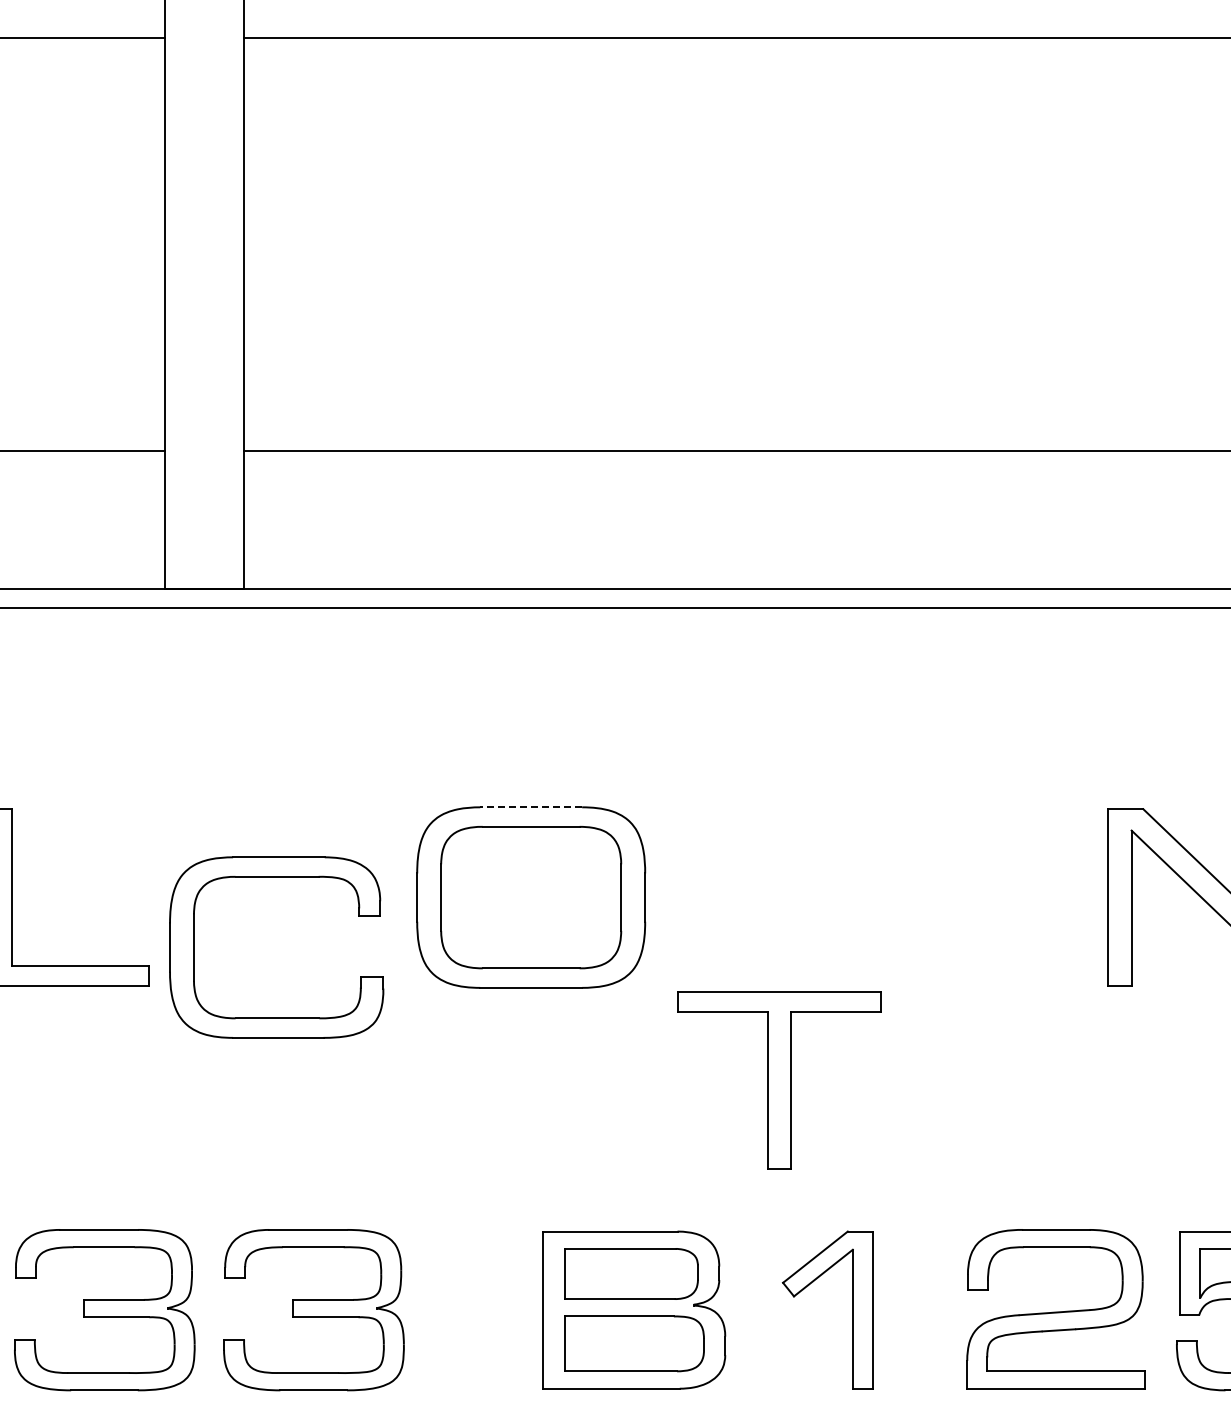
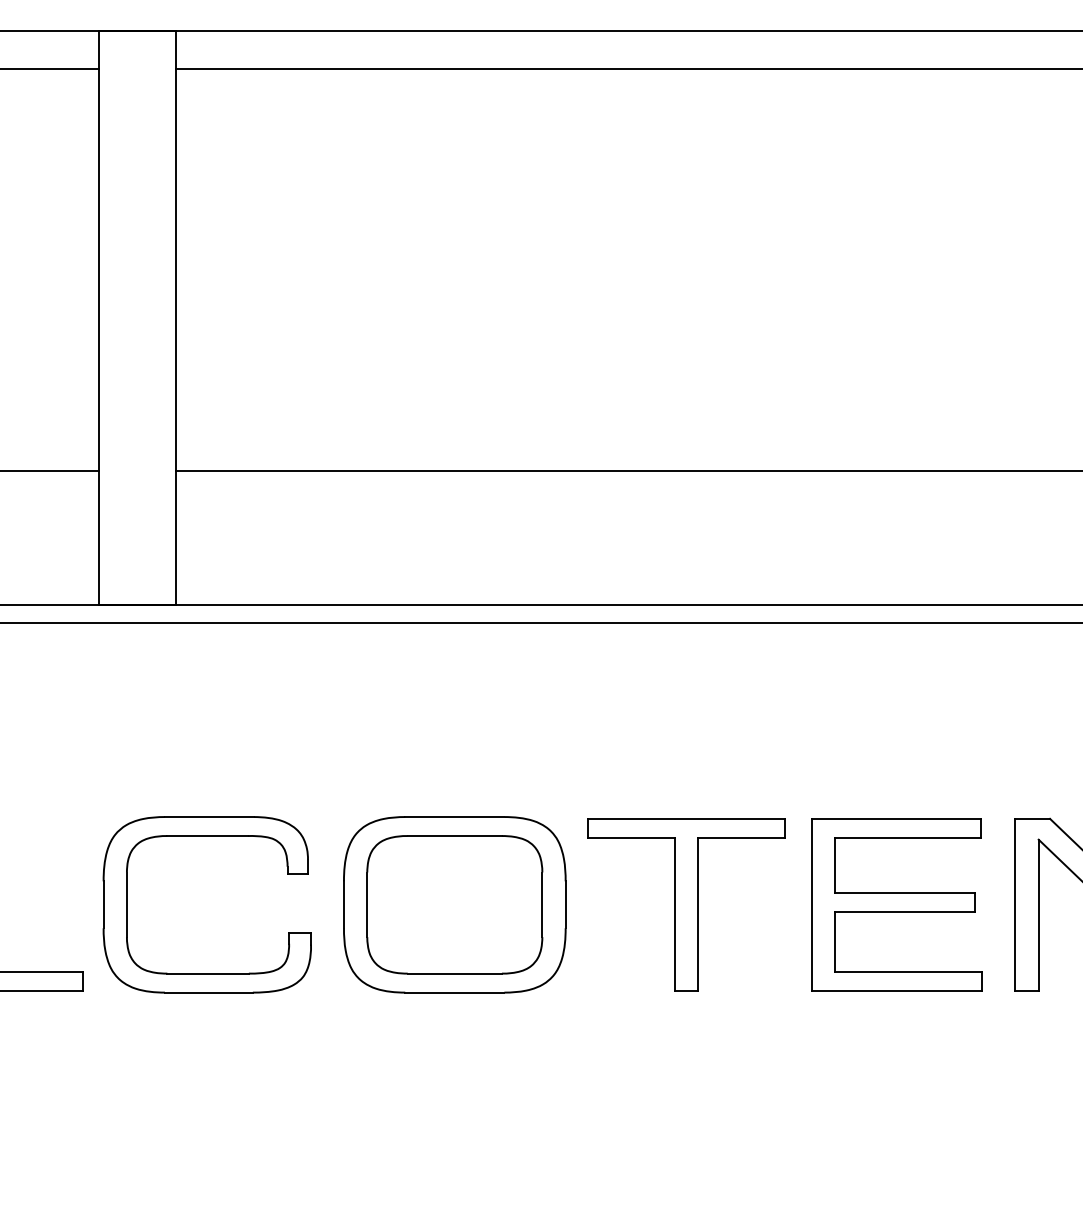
line: (531, 807) -> (455, 817), dashed -> solid
part: (276, 877) -> (207, 836), moved
part: (985, 897) -> (896, 904), added
part: (779, 1080) -> (686, 904), moved

